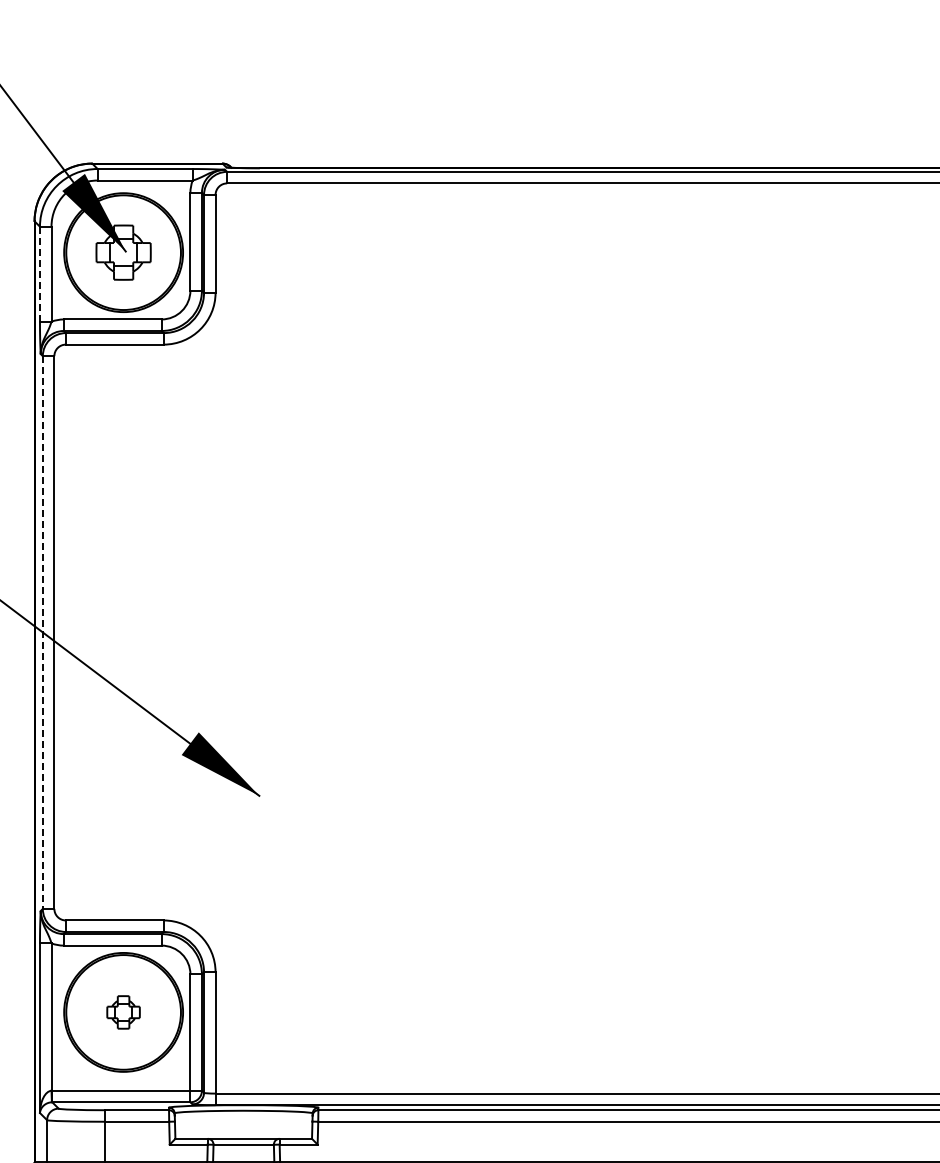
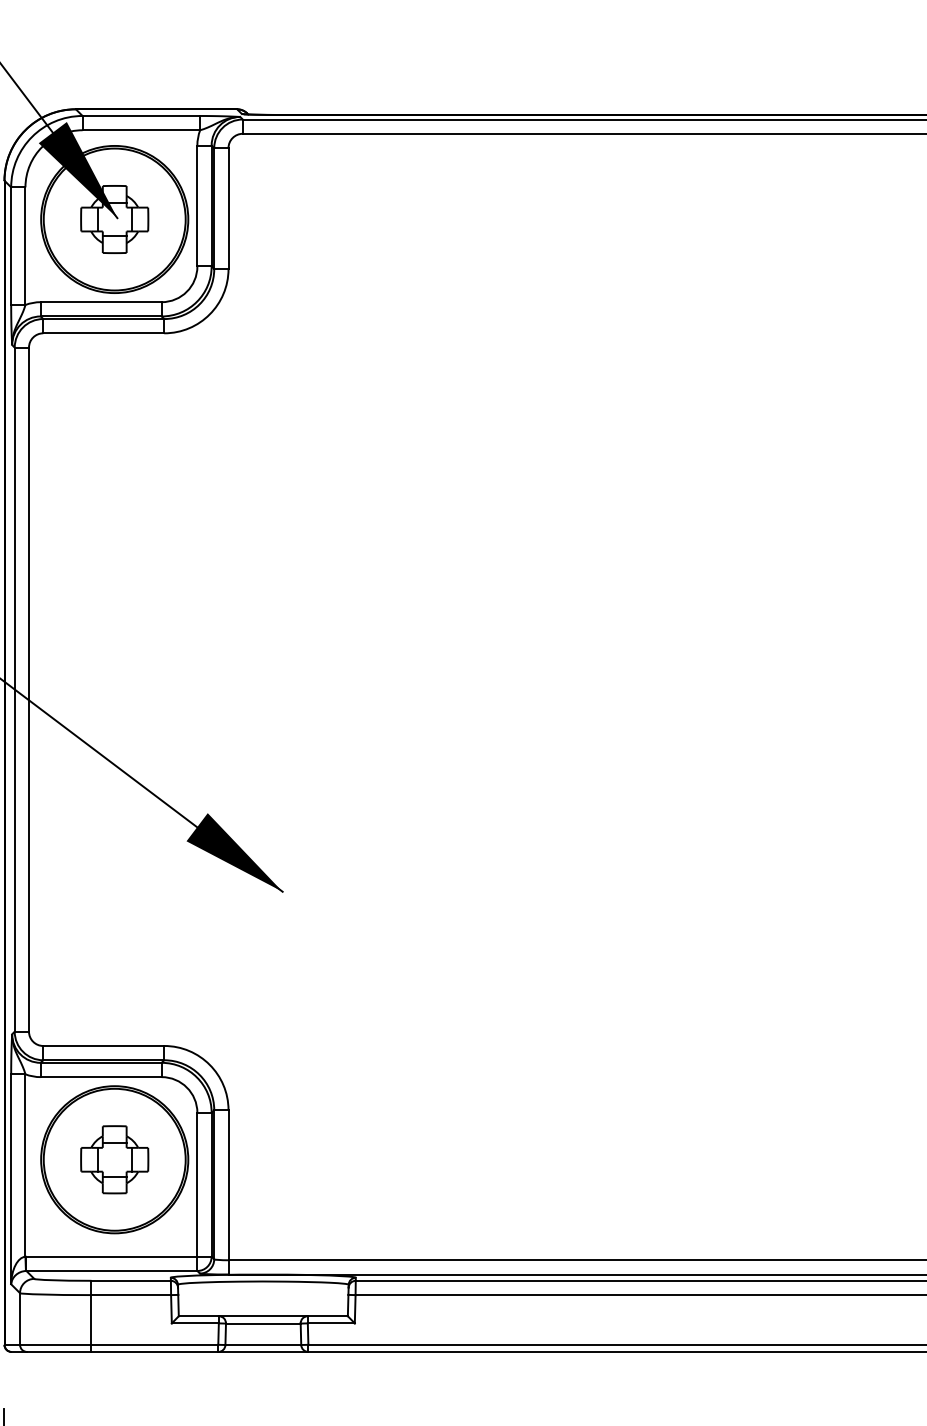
line: (39, 274) -> (10, 246), dashed -> solid
line: (42, 633) -> (14, 690), dashed -> solid
part: (123, 1012) -> (114, 1159), size x1.67

